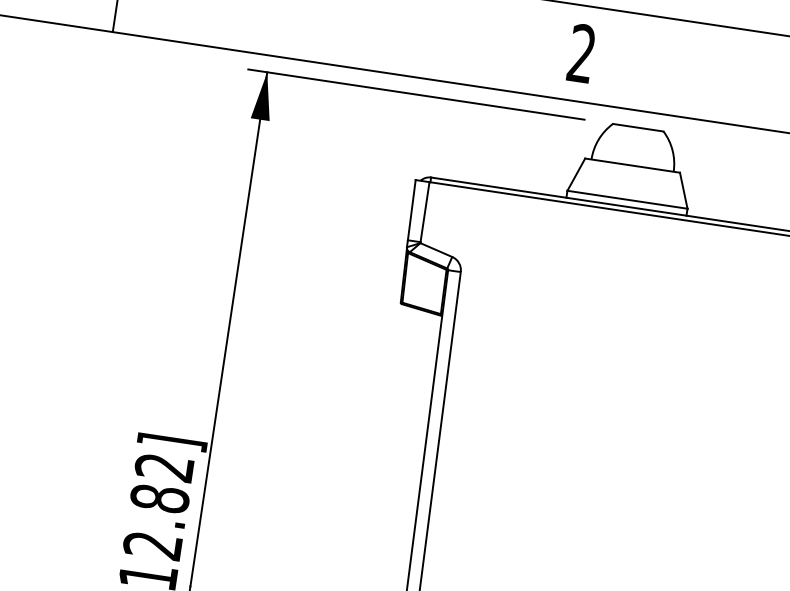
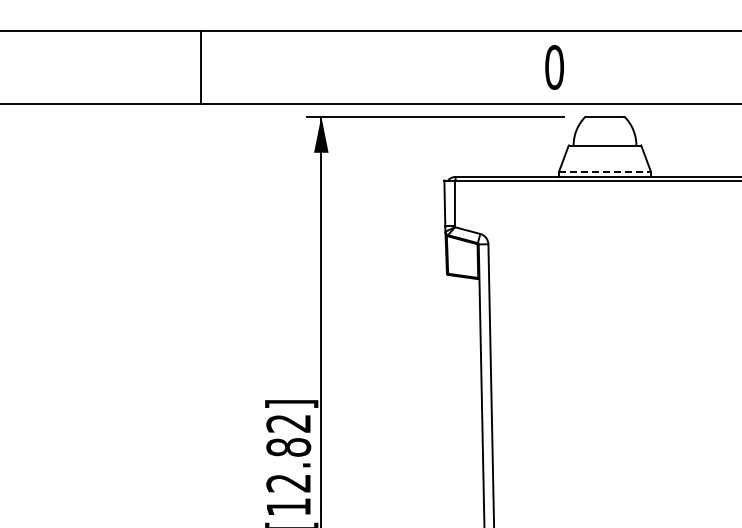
text: (581, 53) -> (554, 67), 2 -> 0
line: (628, 199) -> (605, 171), solid -> dashed

